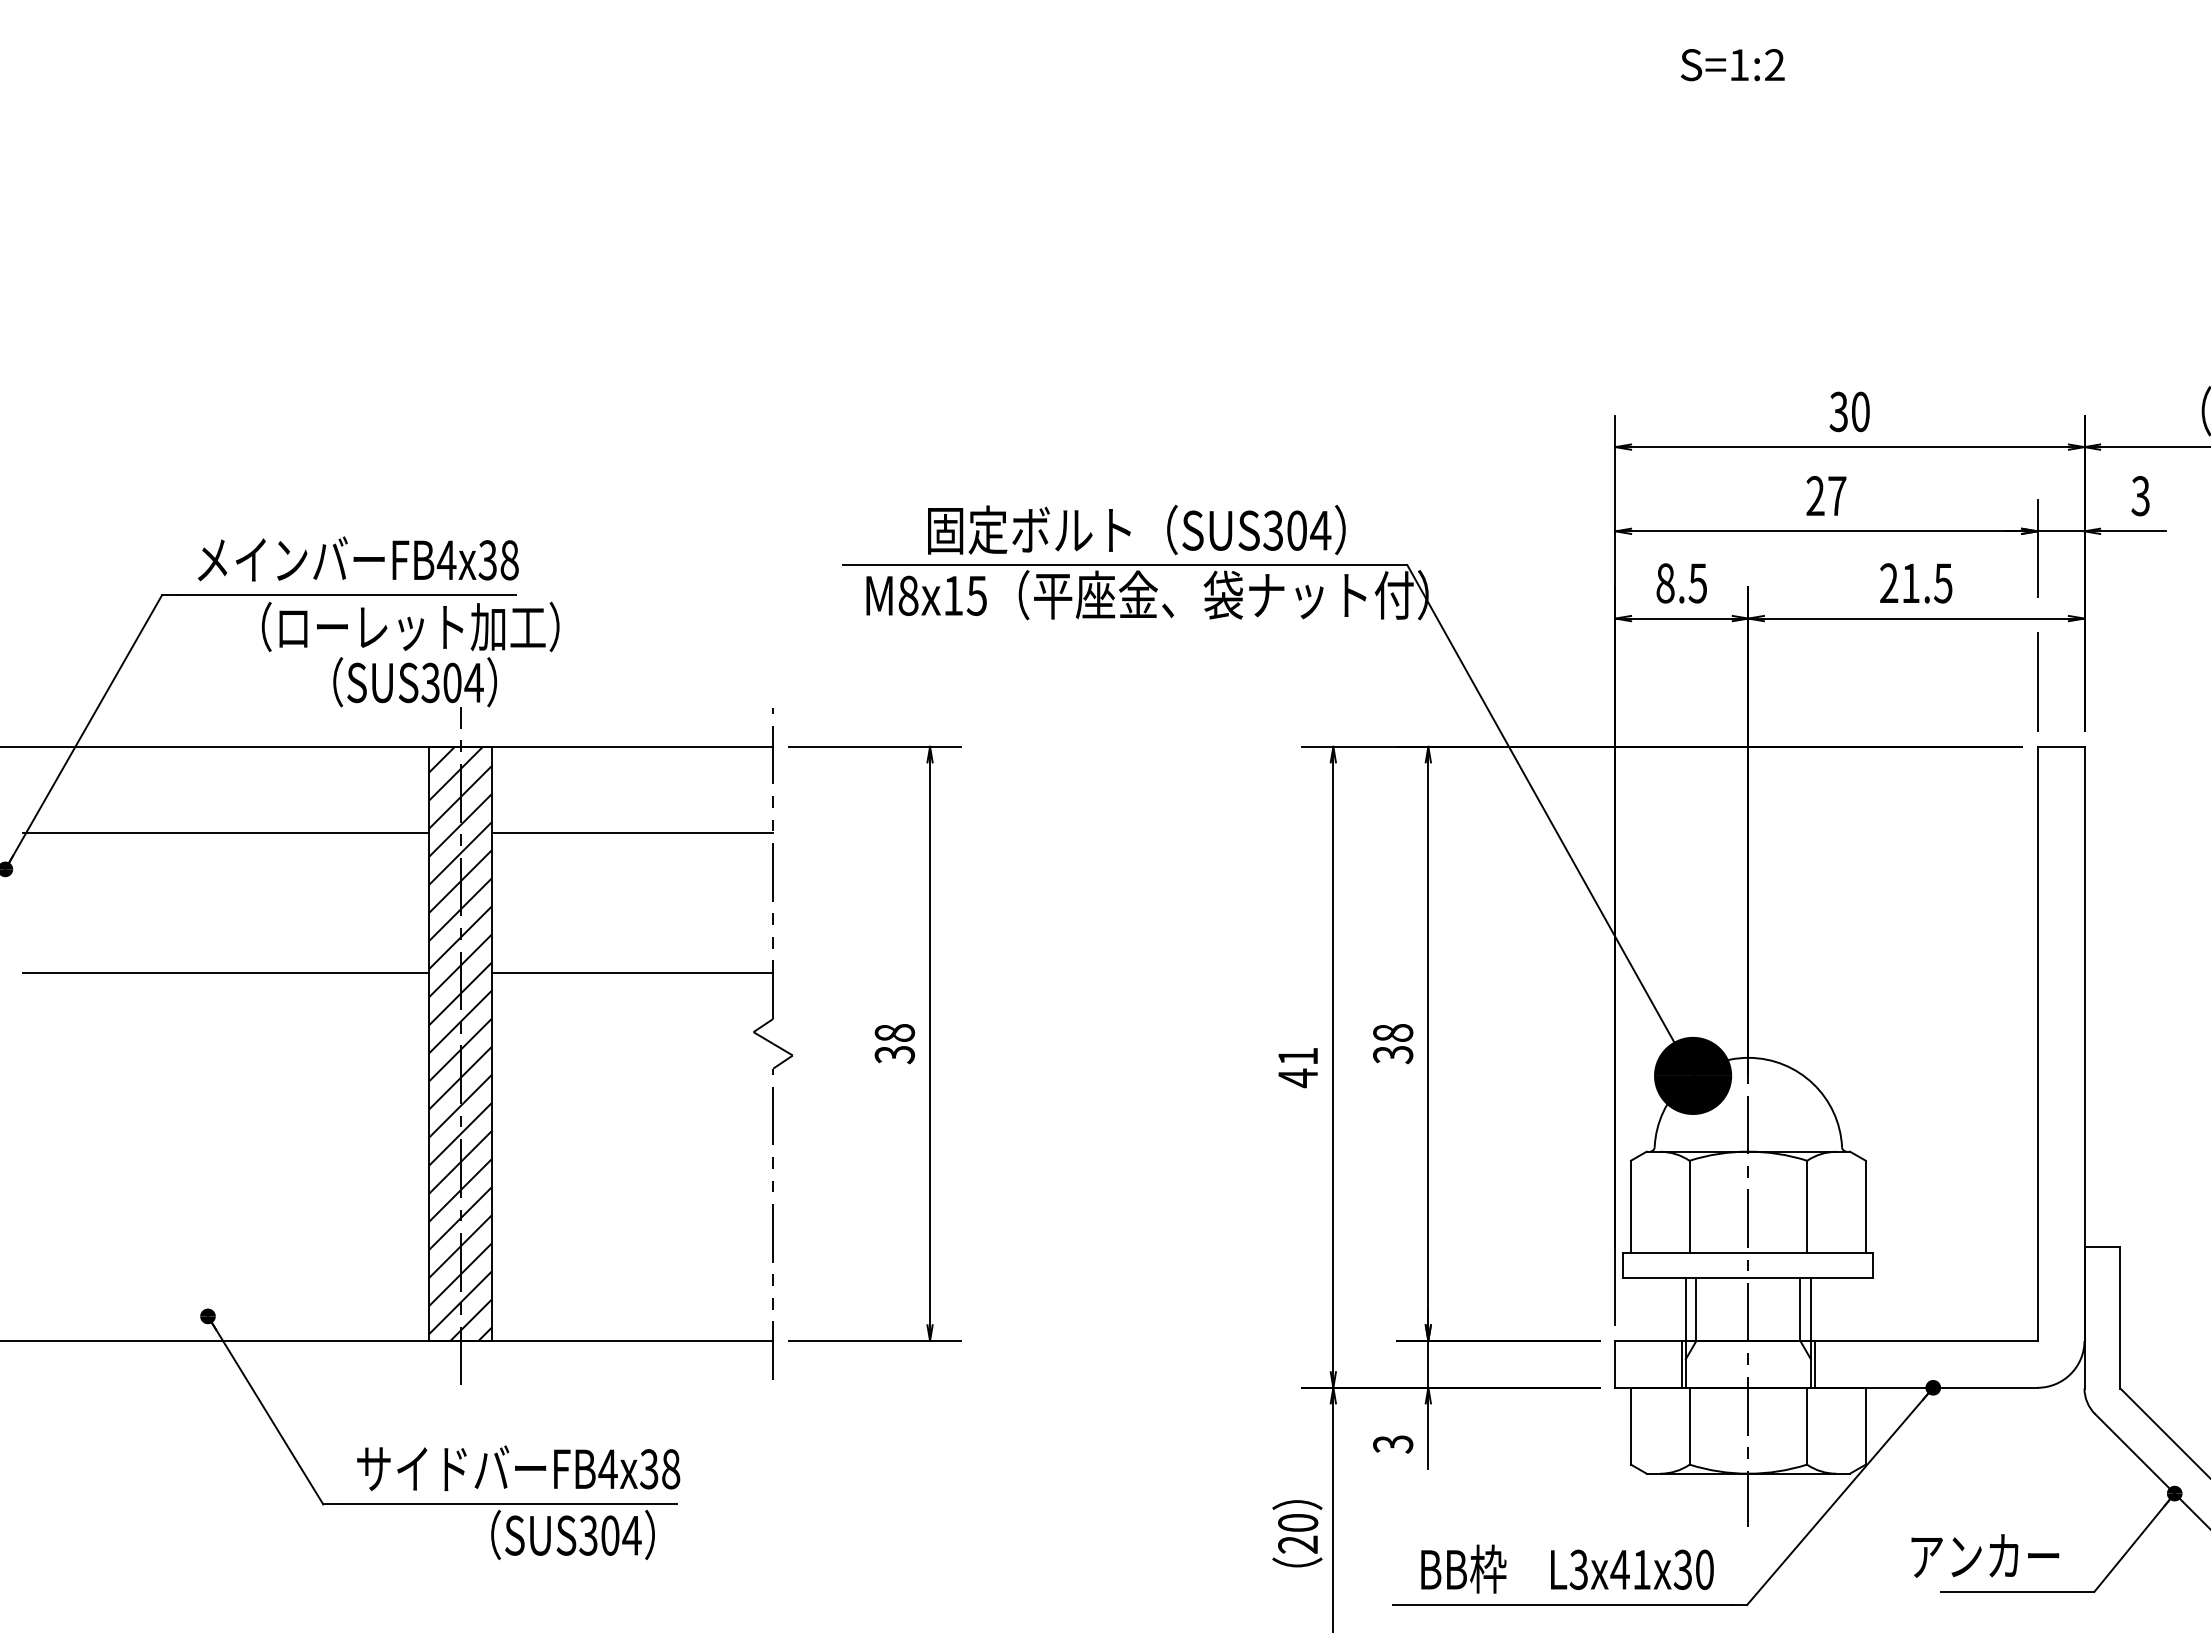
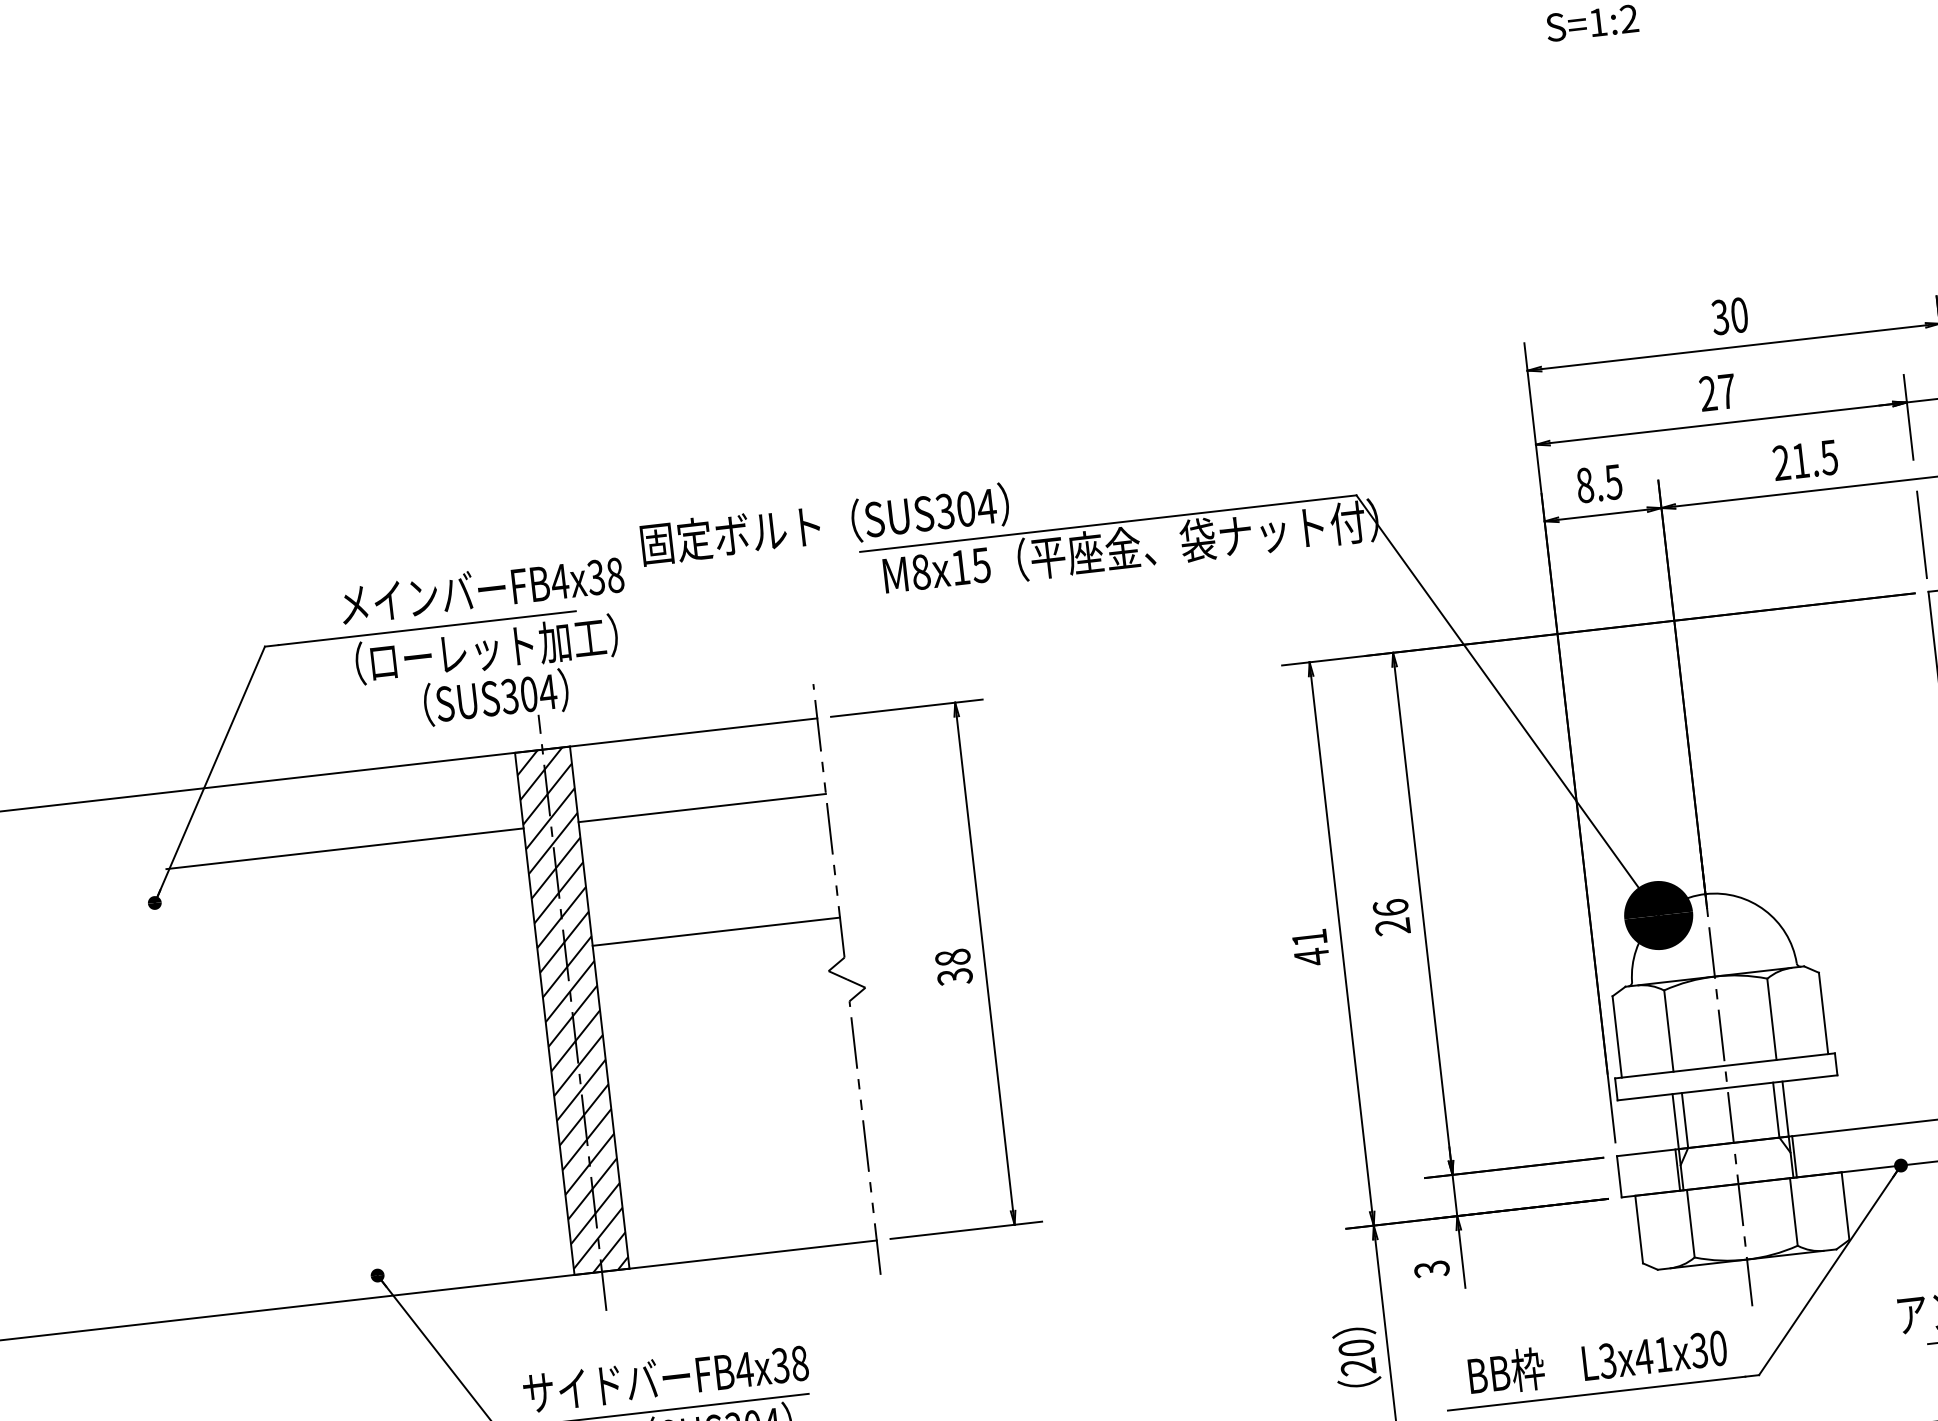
text: (1136, 529) -> (824, 524), moved
text: (358, 558) -> (482, 588), moved
line: (225, 973) -> (358, 972), removed
text: (1393, 1043) -> (1392, 917), 38 -> 26

